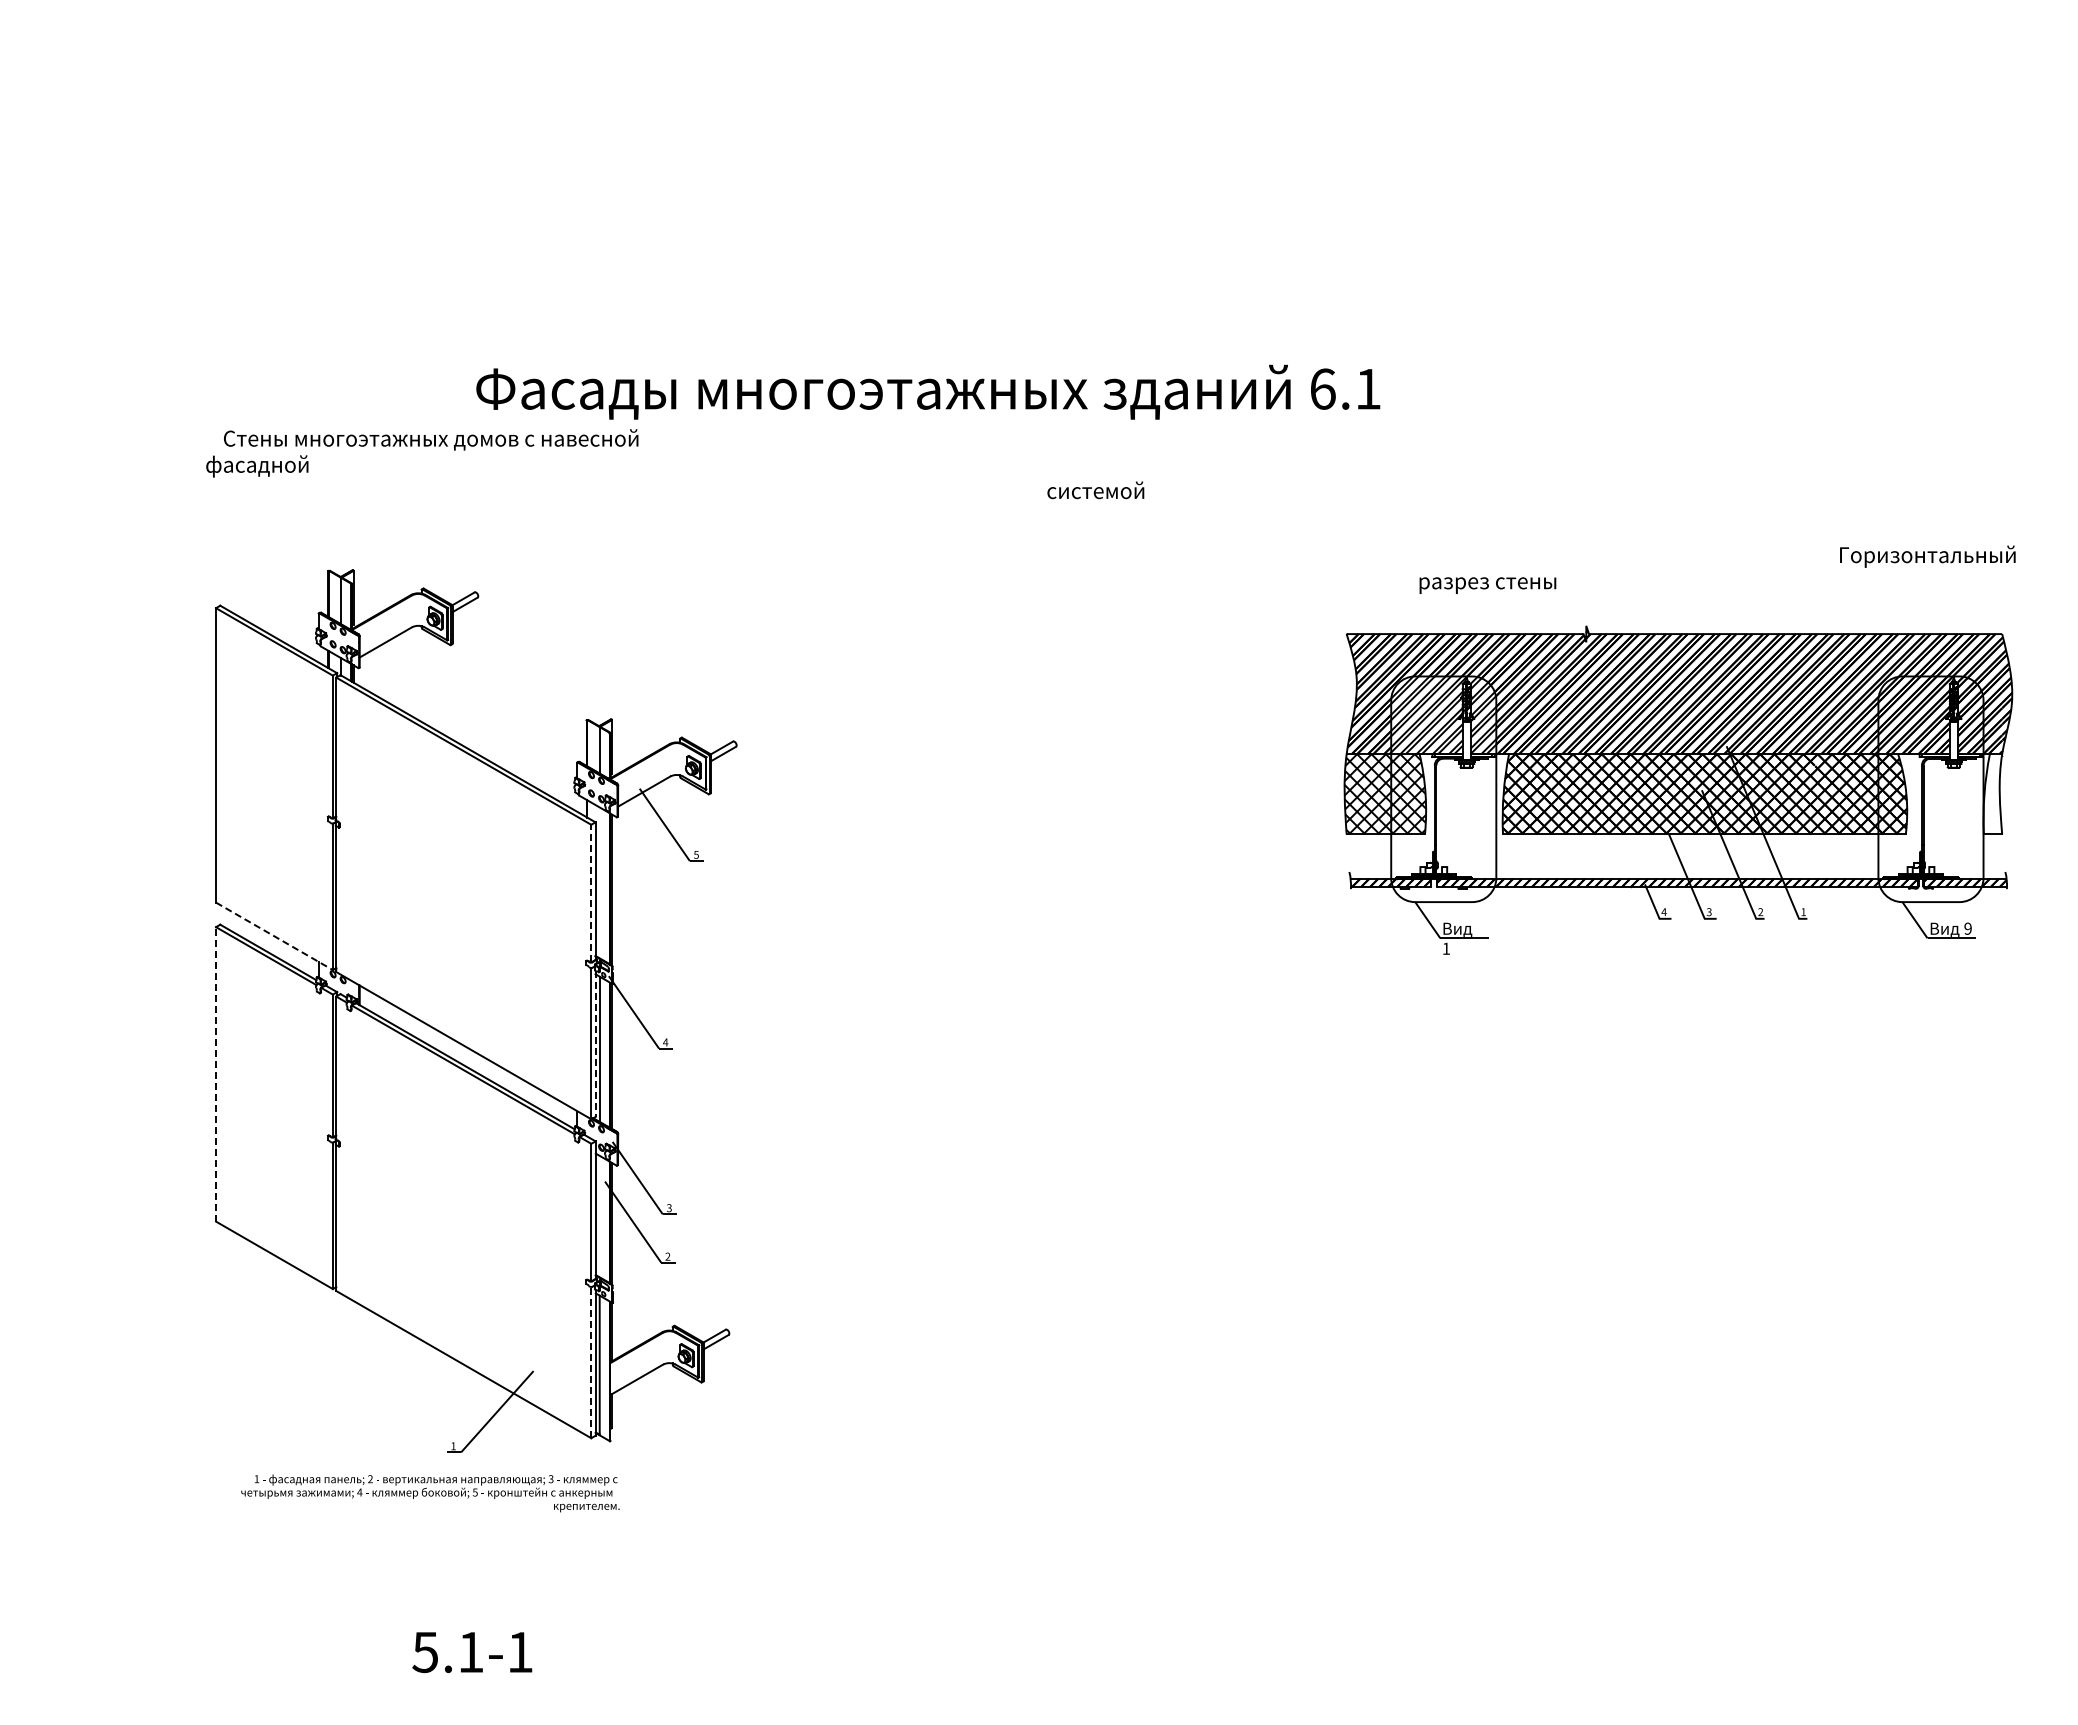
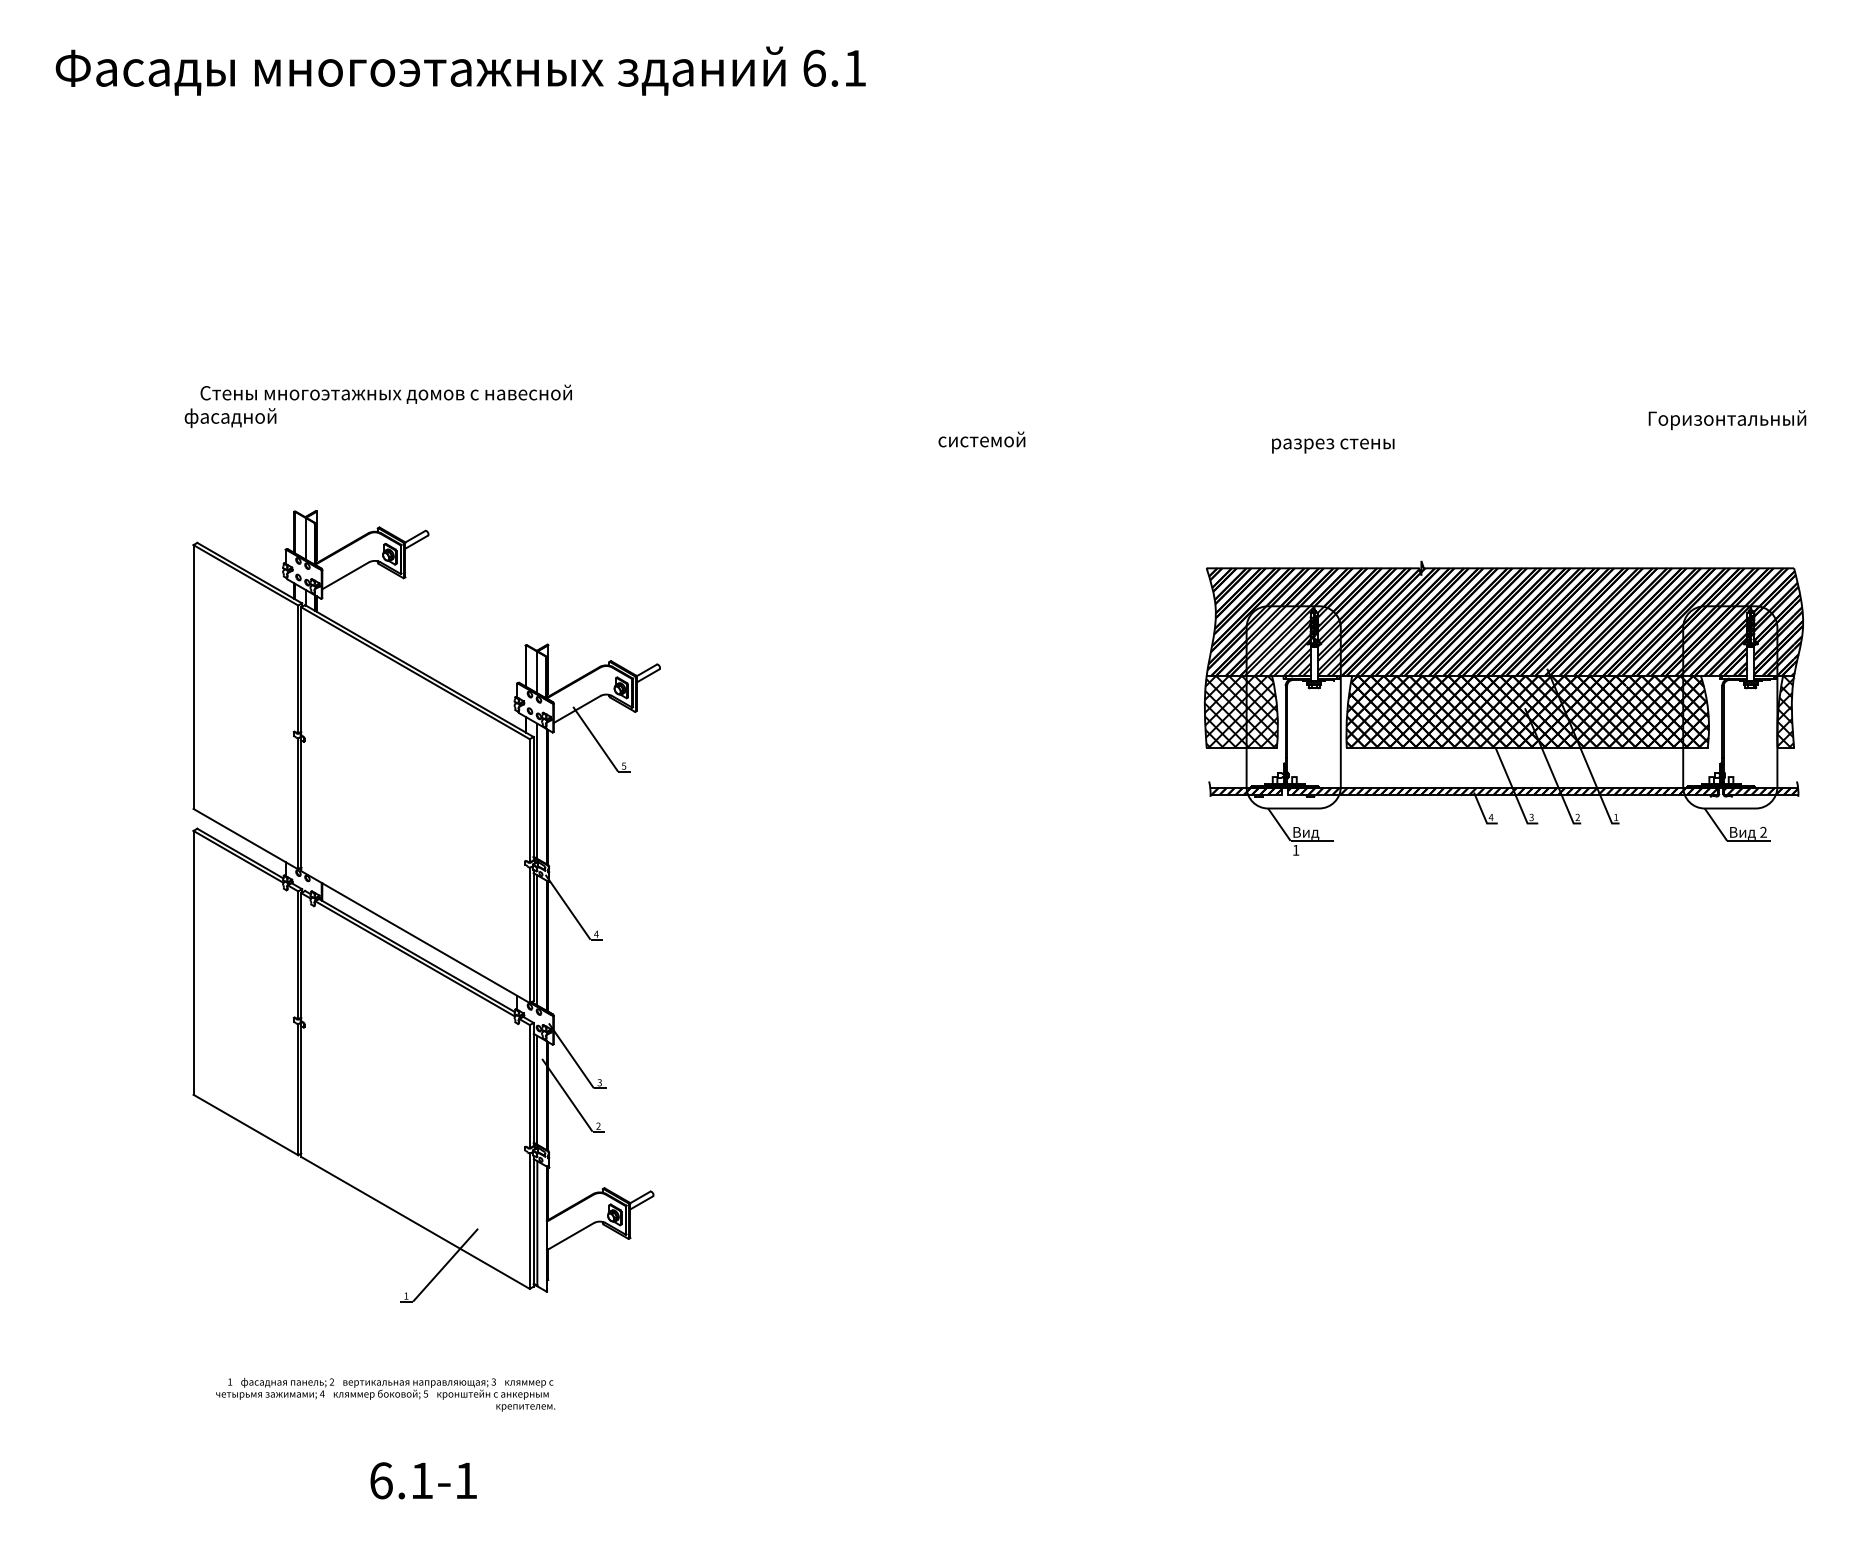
text: (928, 391) -> (460, 70), moved
text: (1717, 569) -> (1539, 431), moved
hatch: (1992, 794) -> (1785, 712), added
line: (599, 882) -> (537, 790), added
line: (591, 893) -> (529, 800), dashed -> solid
text: (1967, 928) -> (1763, 832), 9 -> 2
line: (274, 936) -> (245, 839), dashed -> solid
line: (595, 1044) -> (533, 936), dashed -> solid
line: (216, 1073) -> (193, 962), dashed -> solid
line: (599, 1216) -> (537, 1090), added
line: (591, 1362) -> (529, 1221), dashed -> solid
text: (430, 1493) -> (385, 1394), moved
text: (425, 1652) -> (381, 1480), 5.1-1 -> 6.1-1

